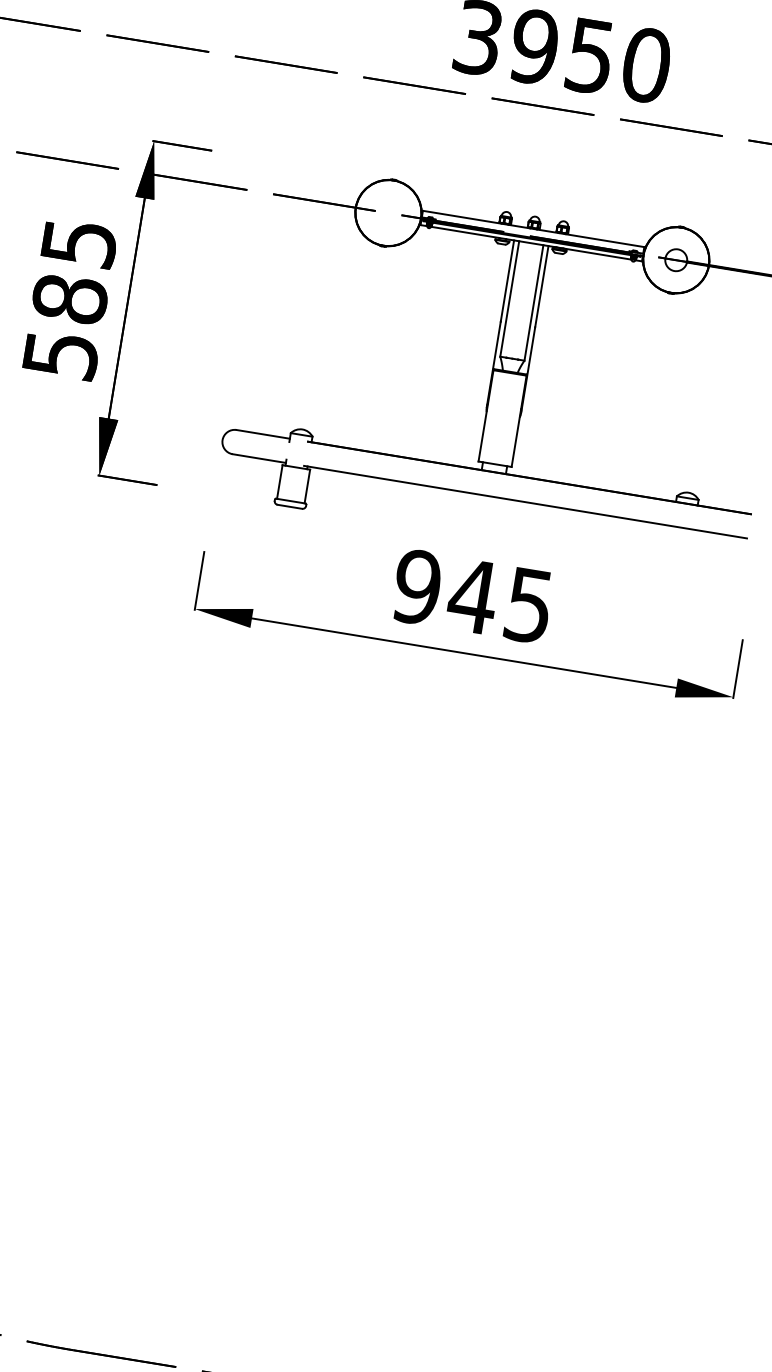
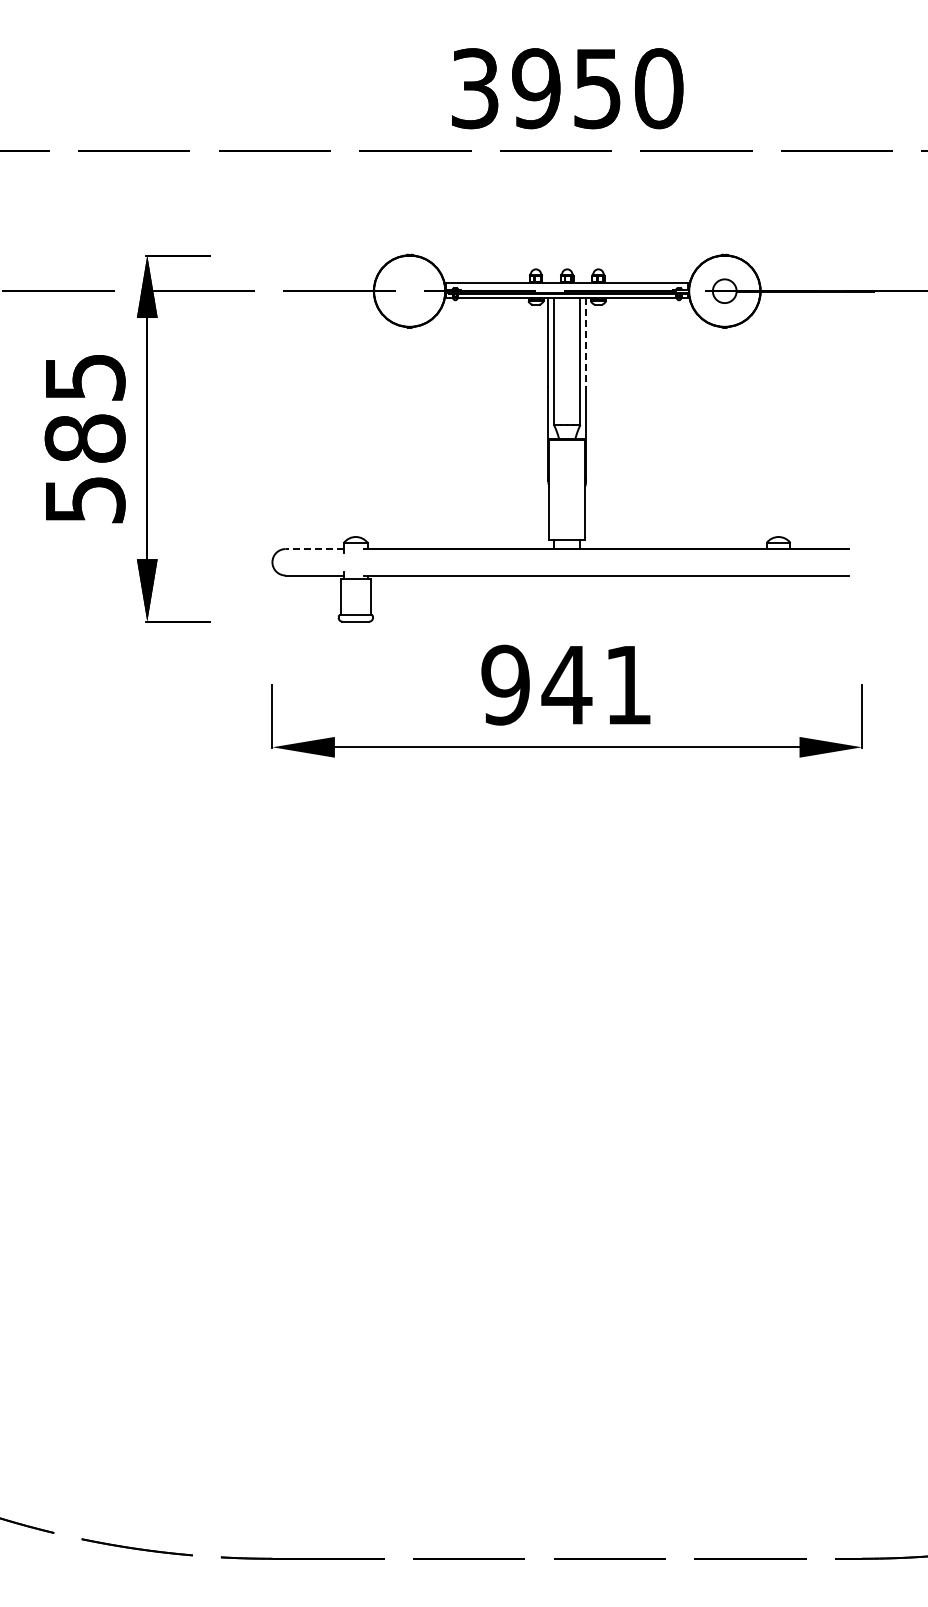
line: (542, 286) -> (586, 342), solid -> dashed
line: (262, 434) -> (314, 549), solid -> dashed
text: (528, 605) -> (627, 685), 945 -> 941

